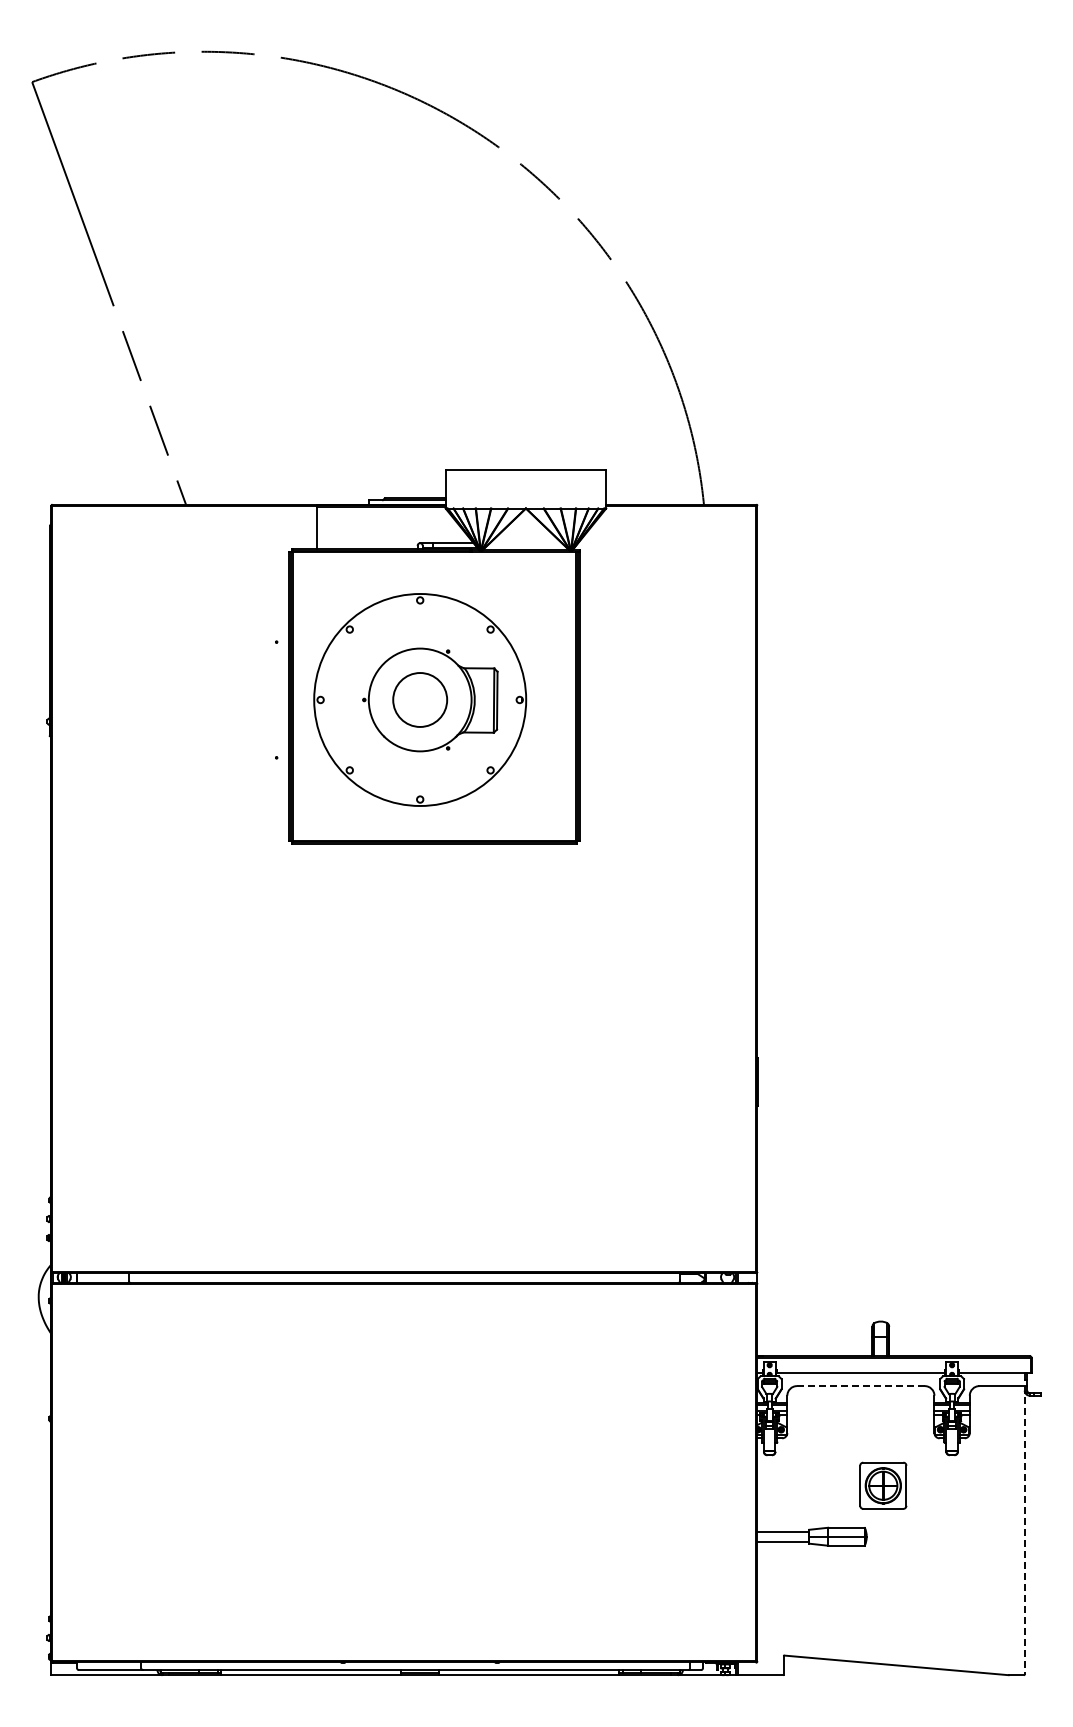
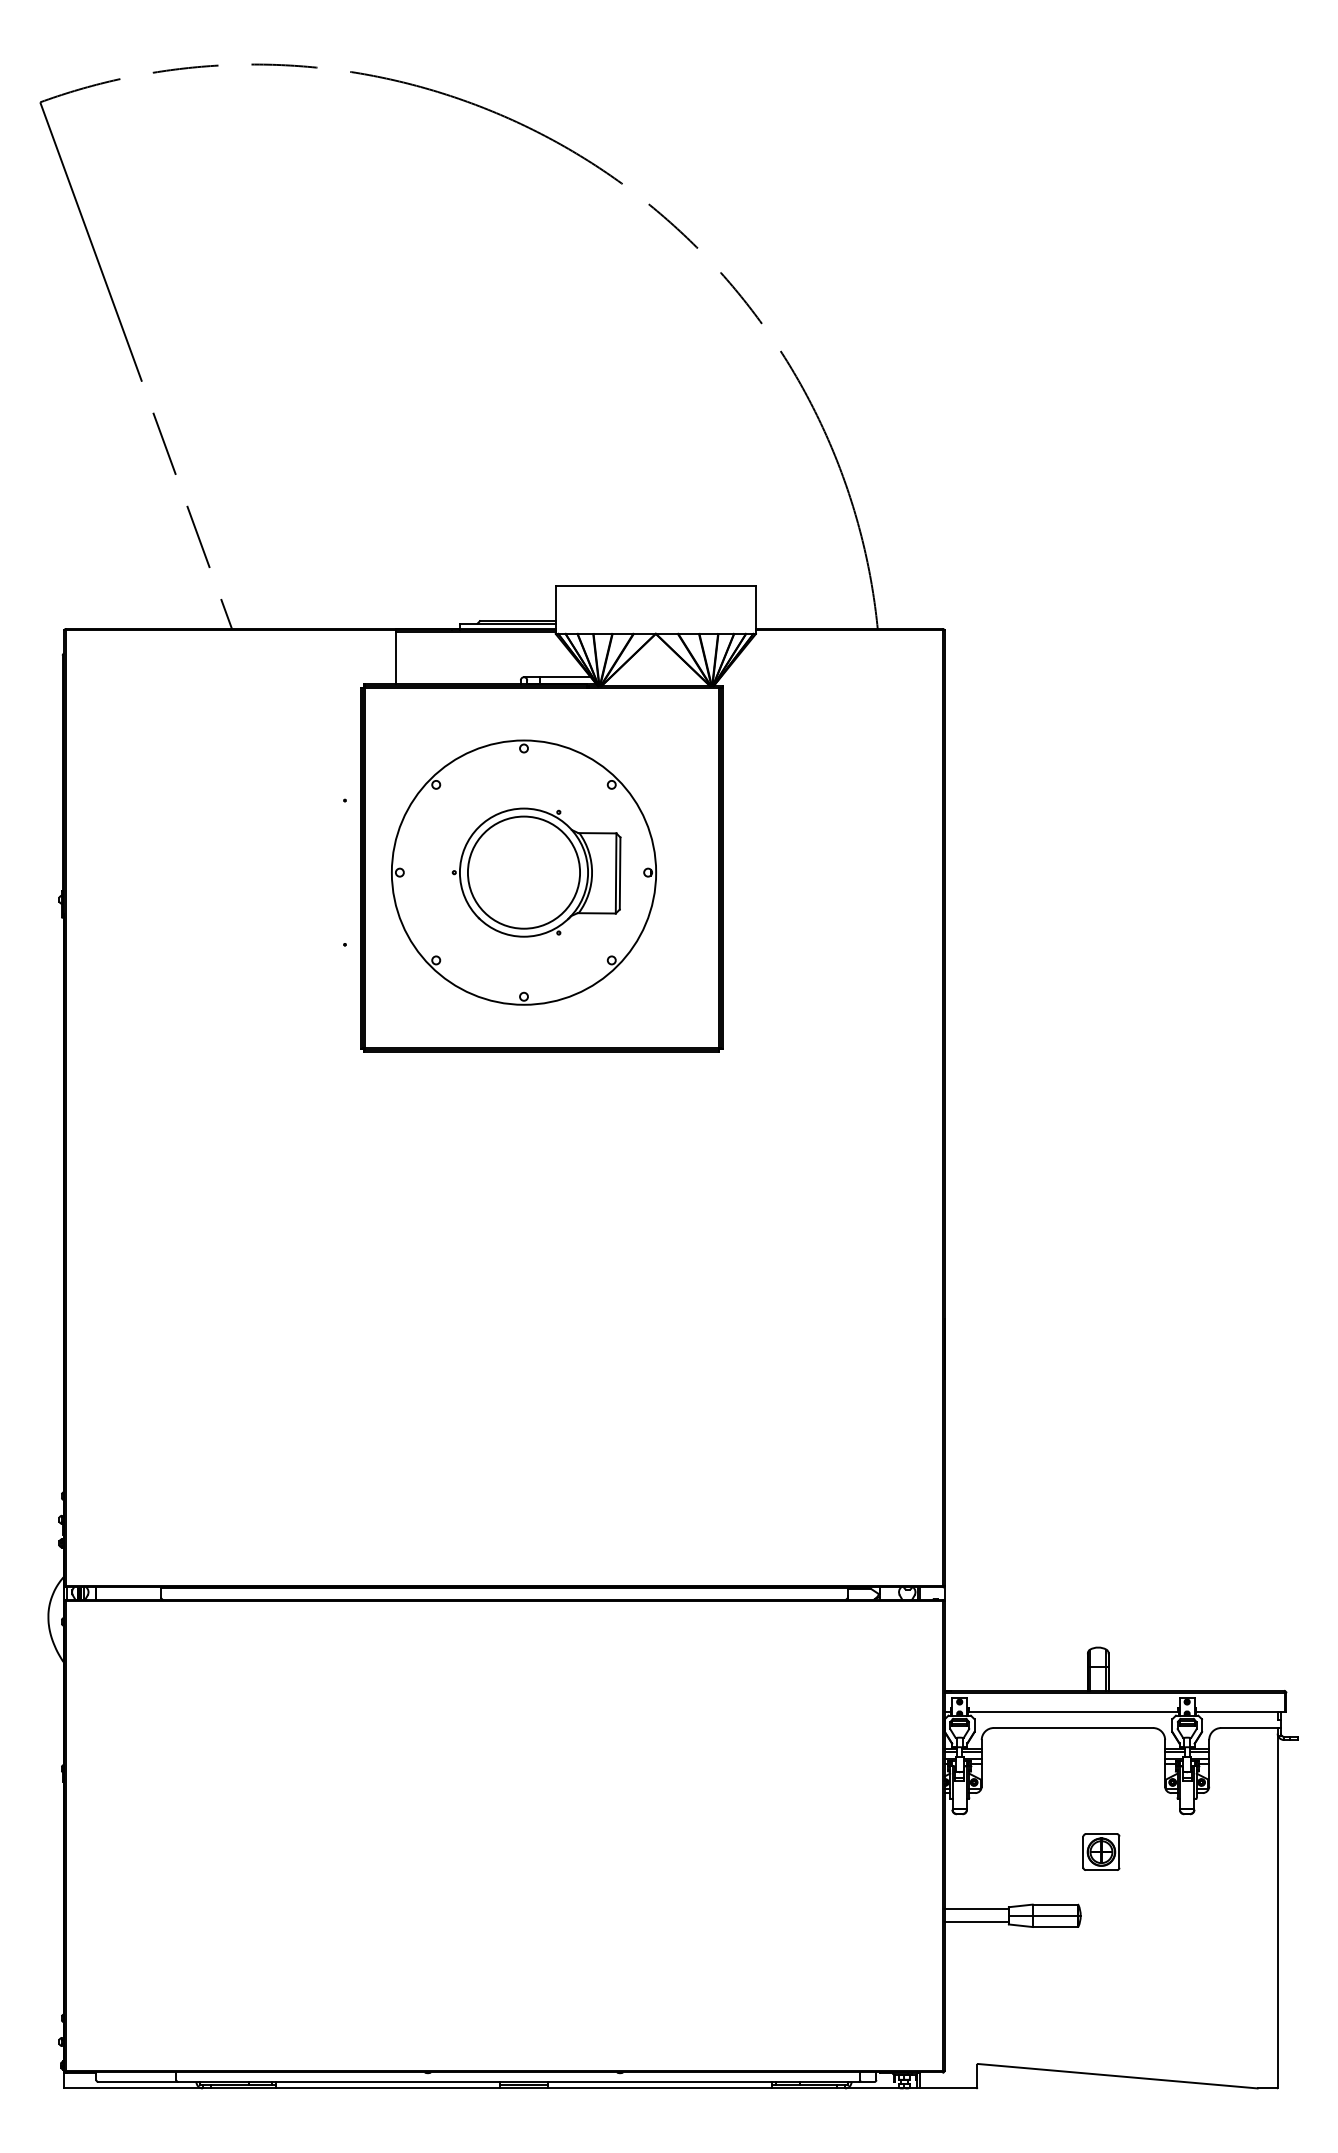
circle: (420, 699) -> (524, 872), size x1.67
line: (860, 1386) -> (1072, 1728), dashed -> solid
part: (883, 1485) -> (1101, 1851), size x0.62
line: (1024, 1530) -> (1277, 1908), dashed -> solid

